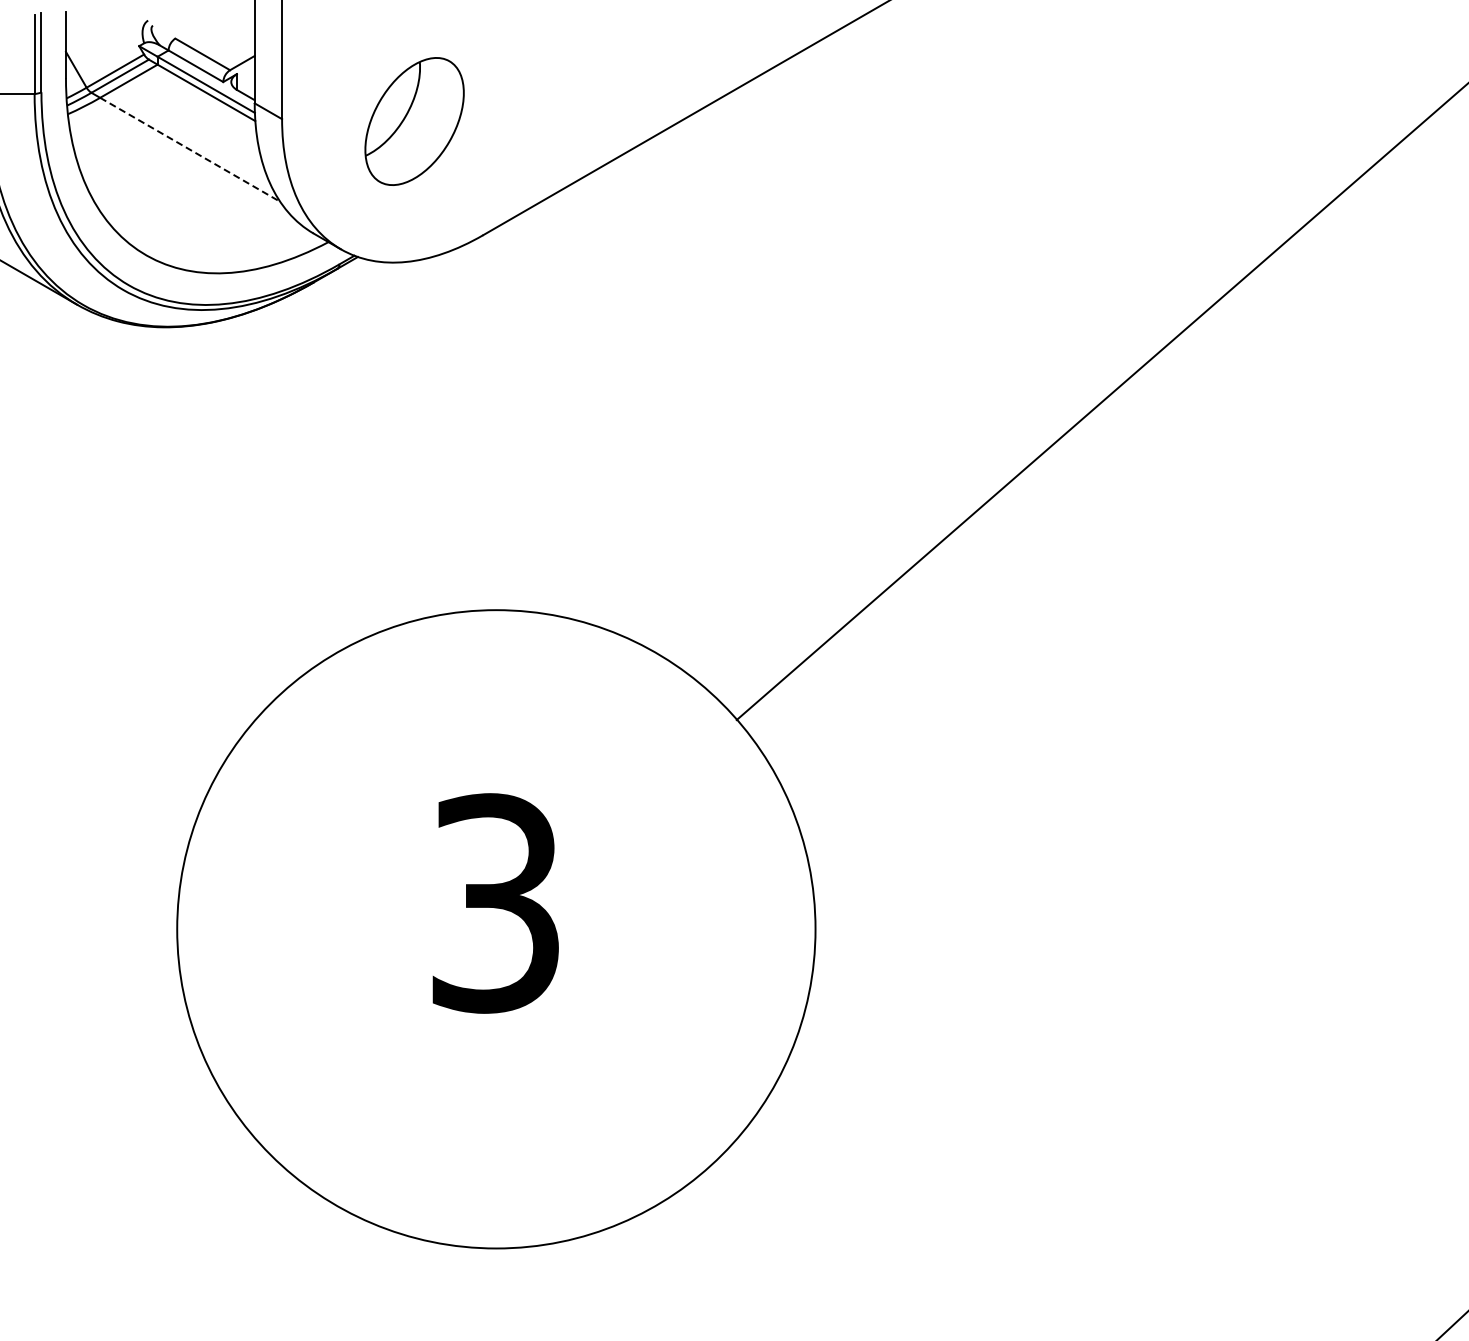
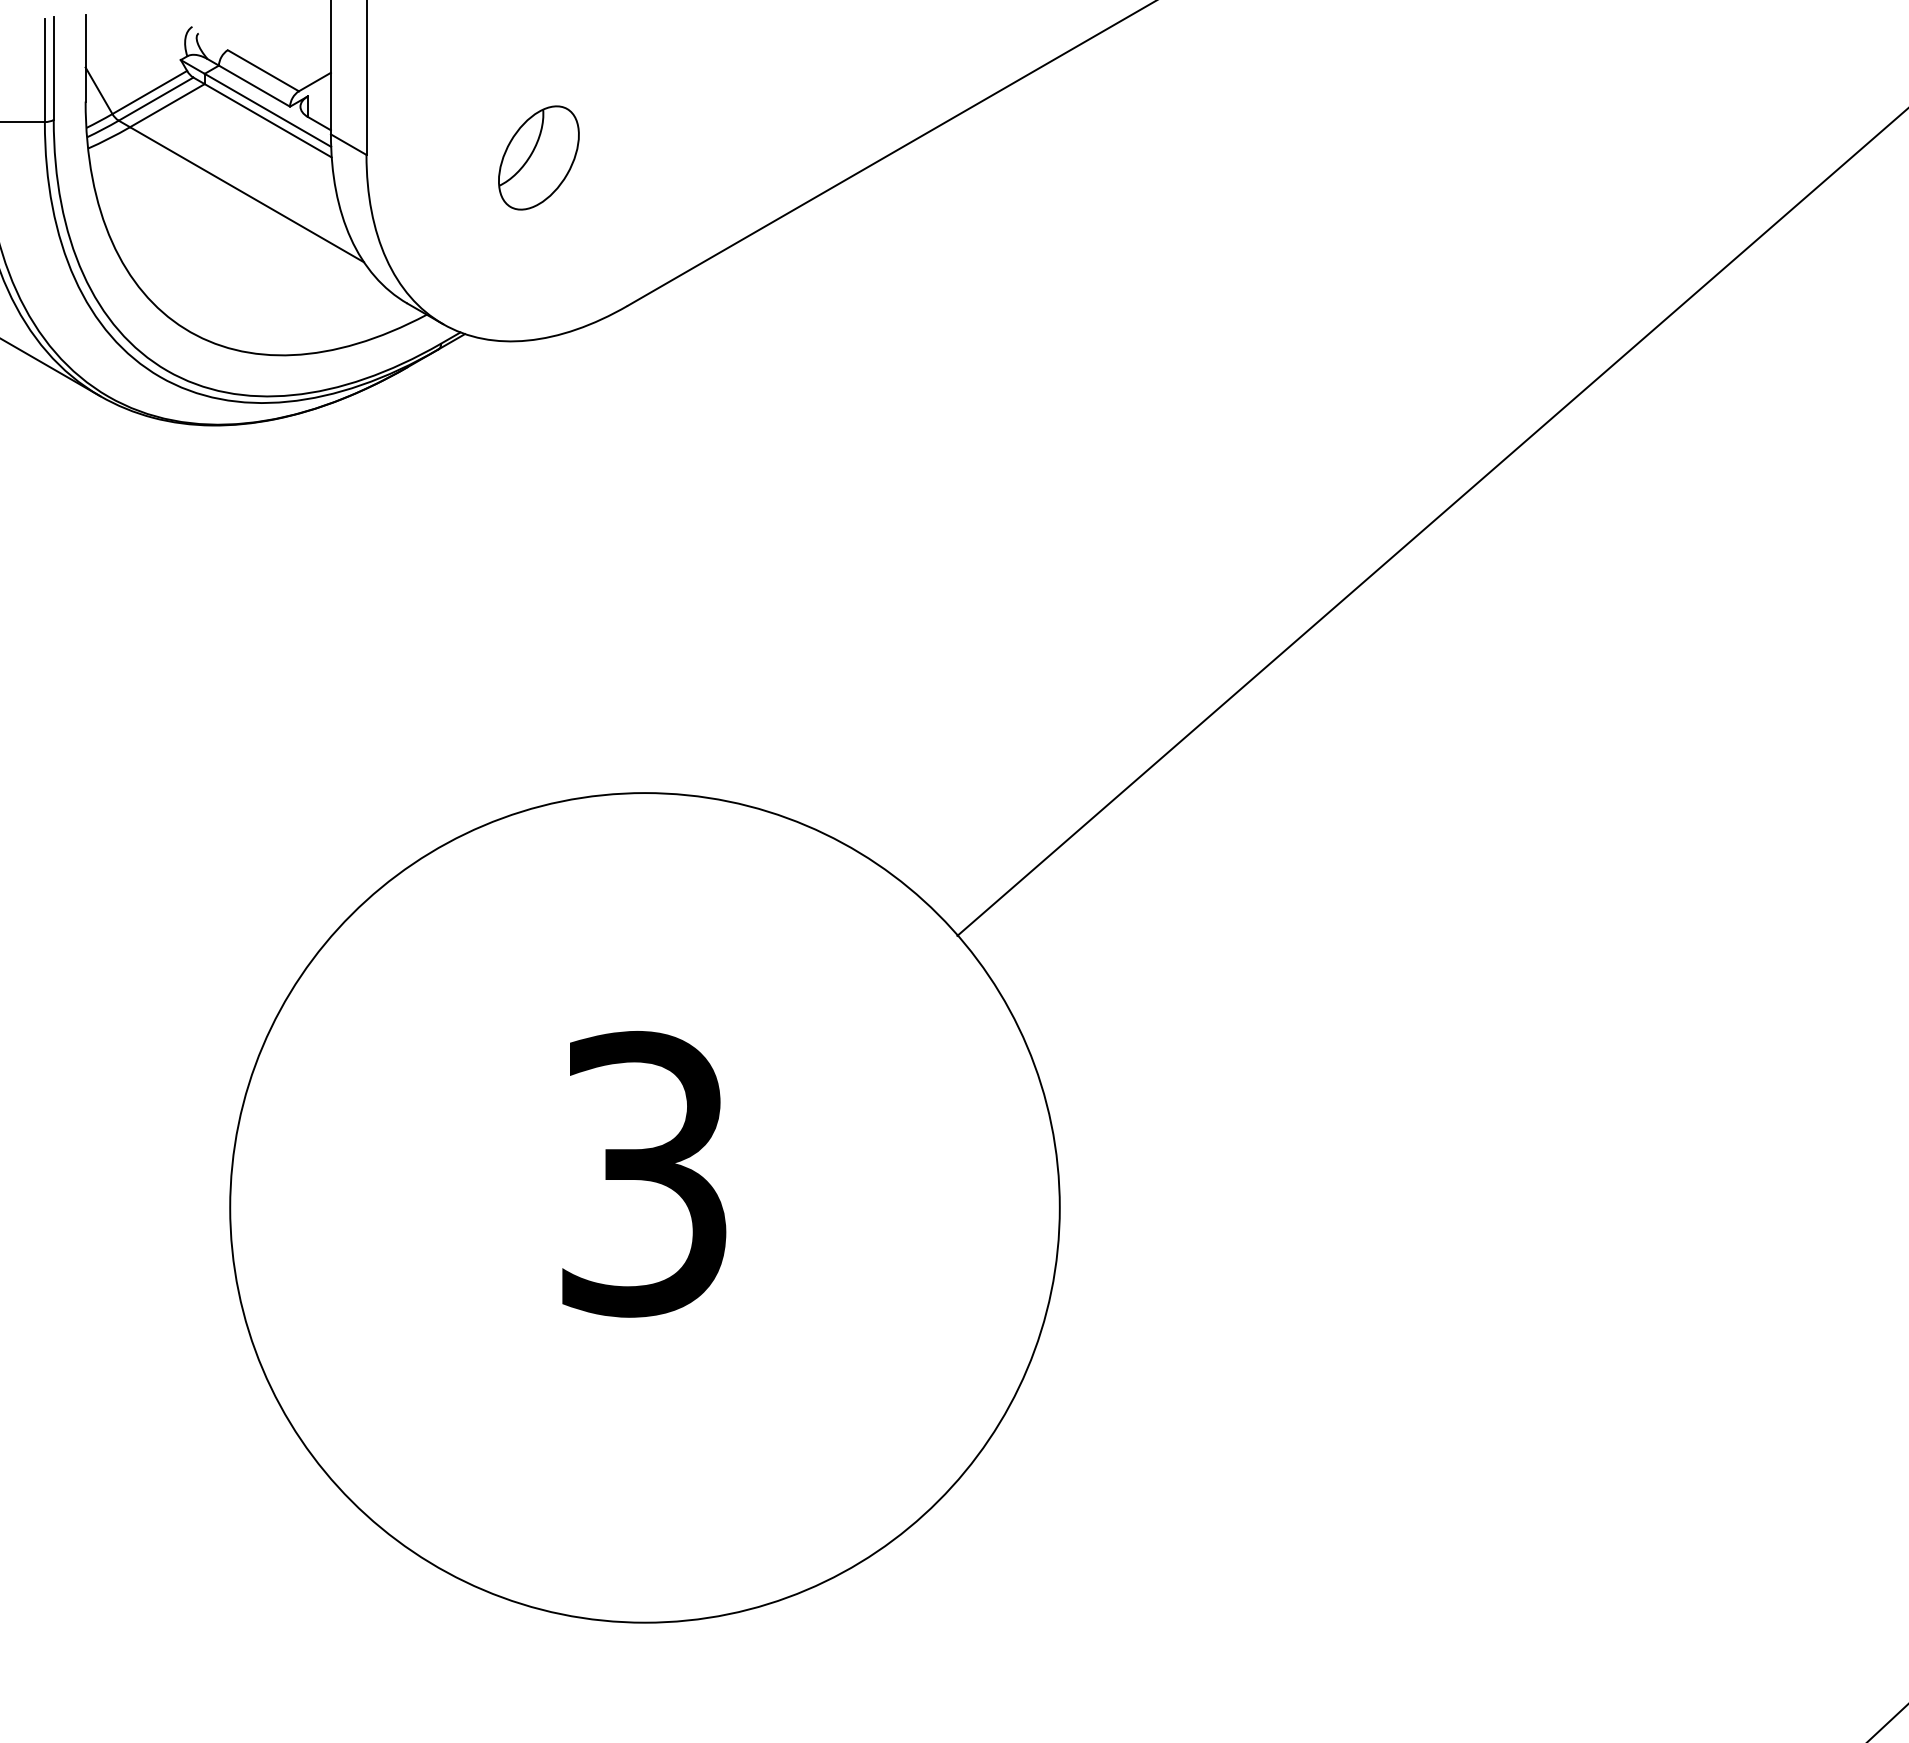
part: (414, 121) -> (538, 157), size x0.62
line: (190, 149) -> (247, 194), dashed -> solid

